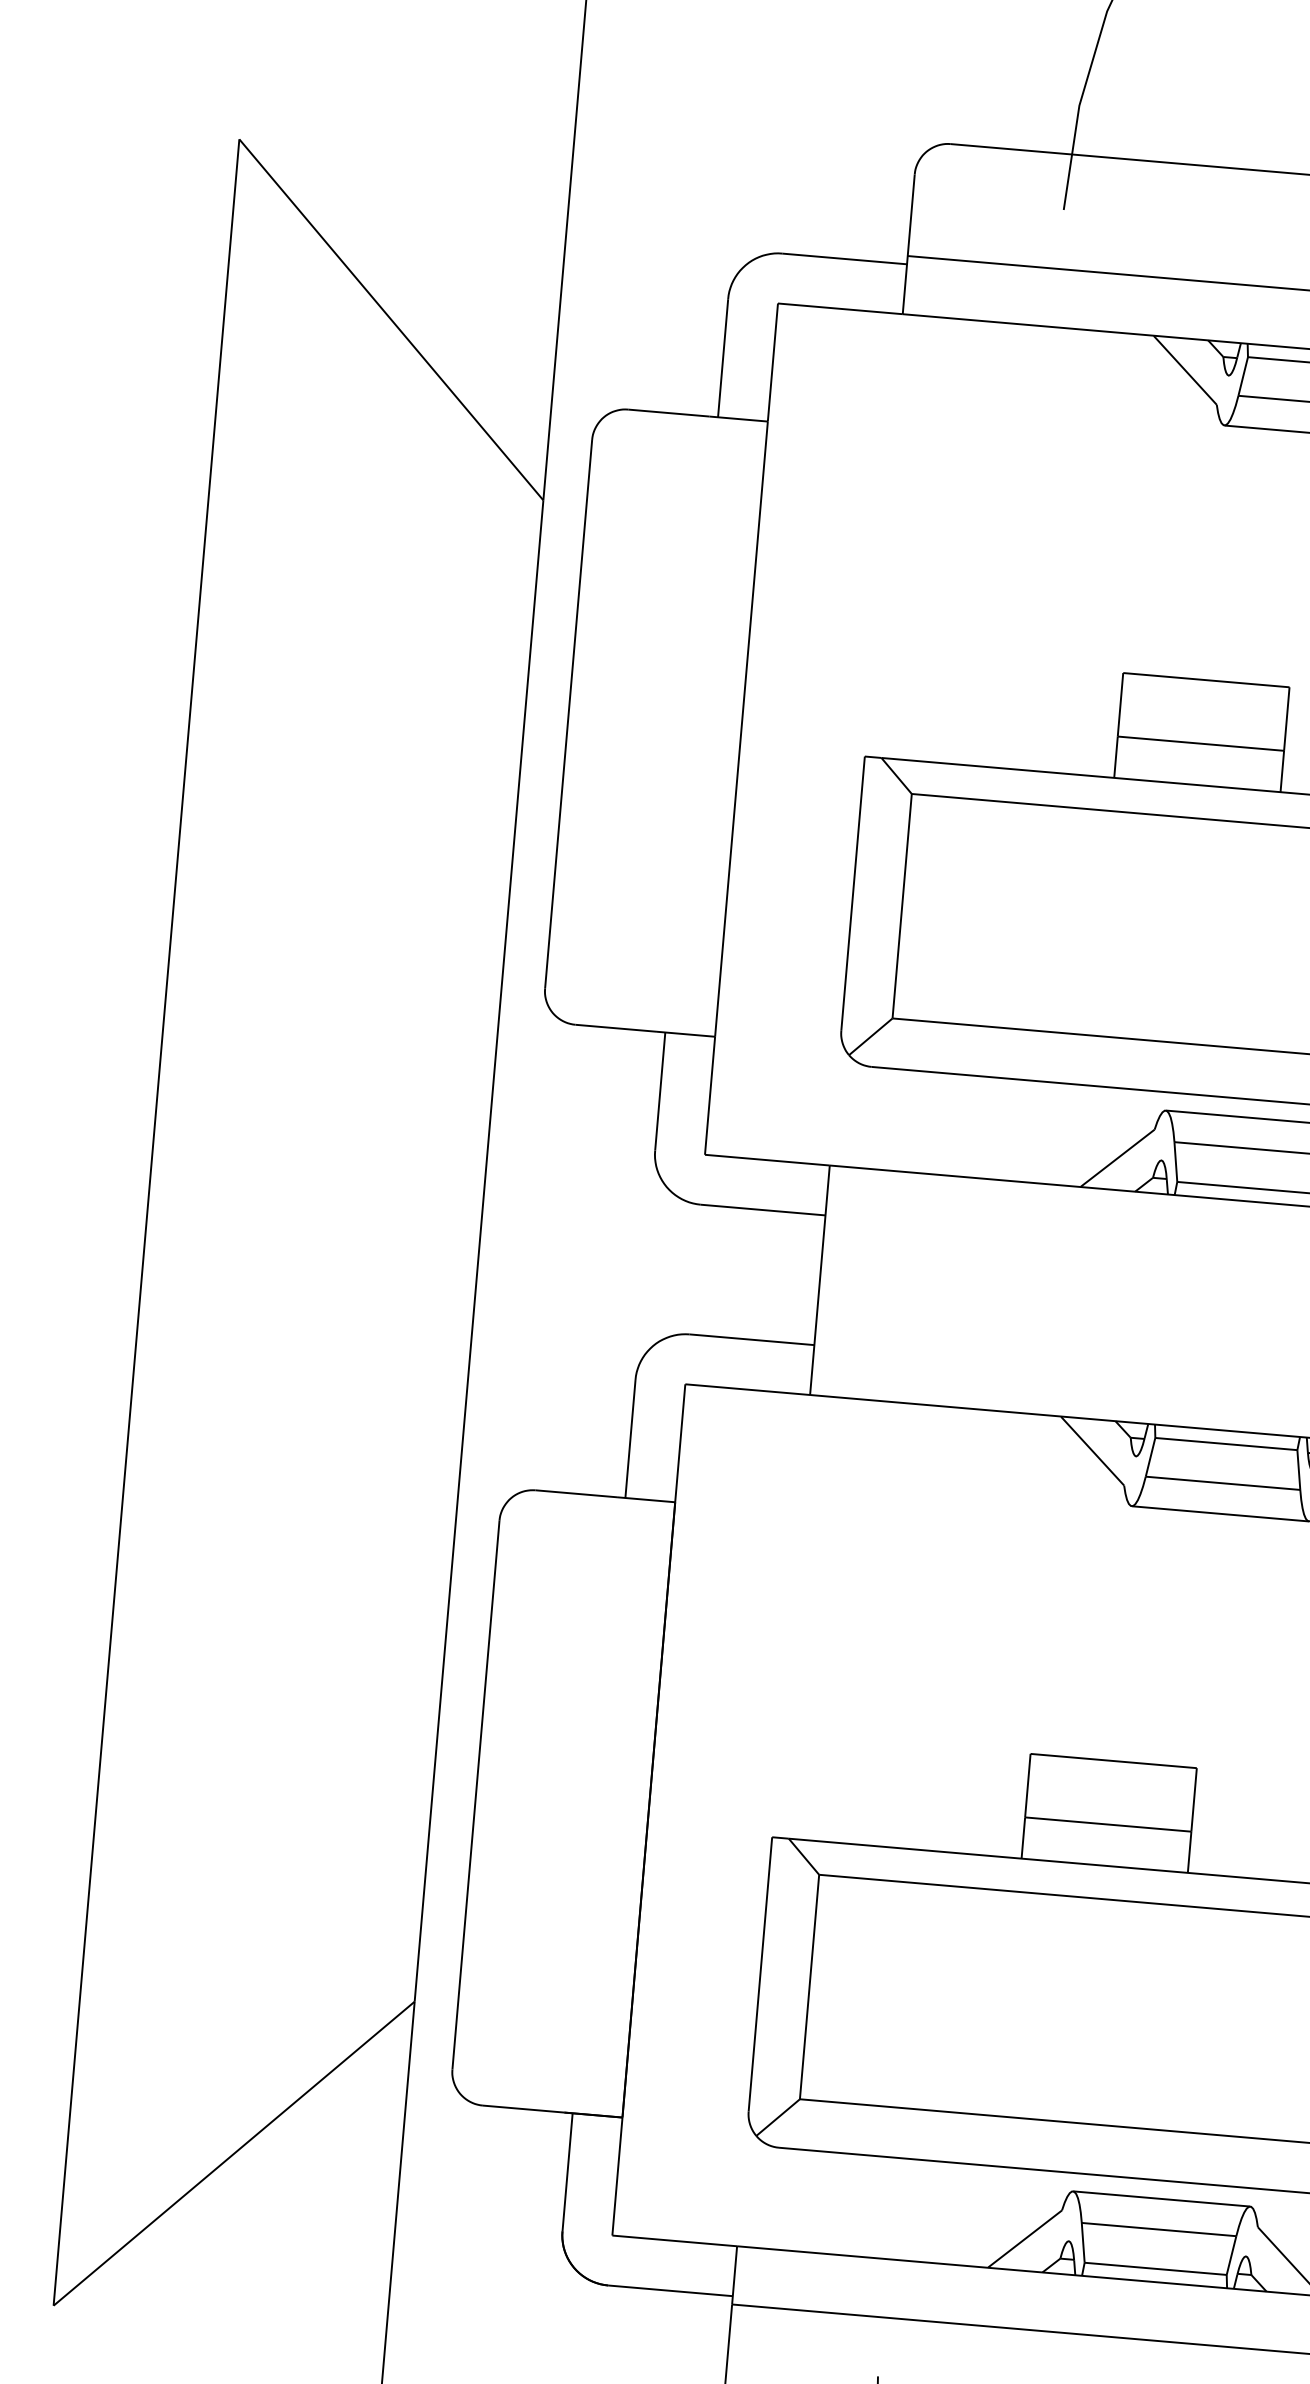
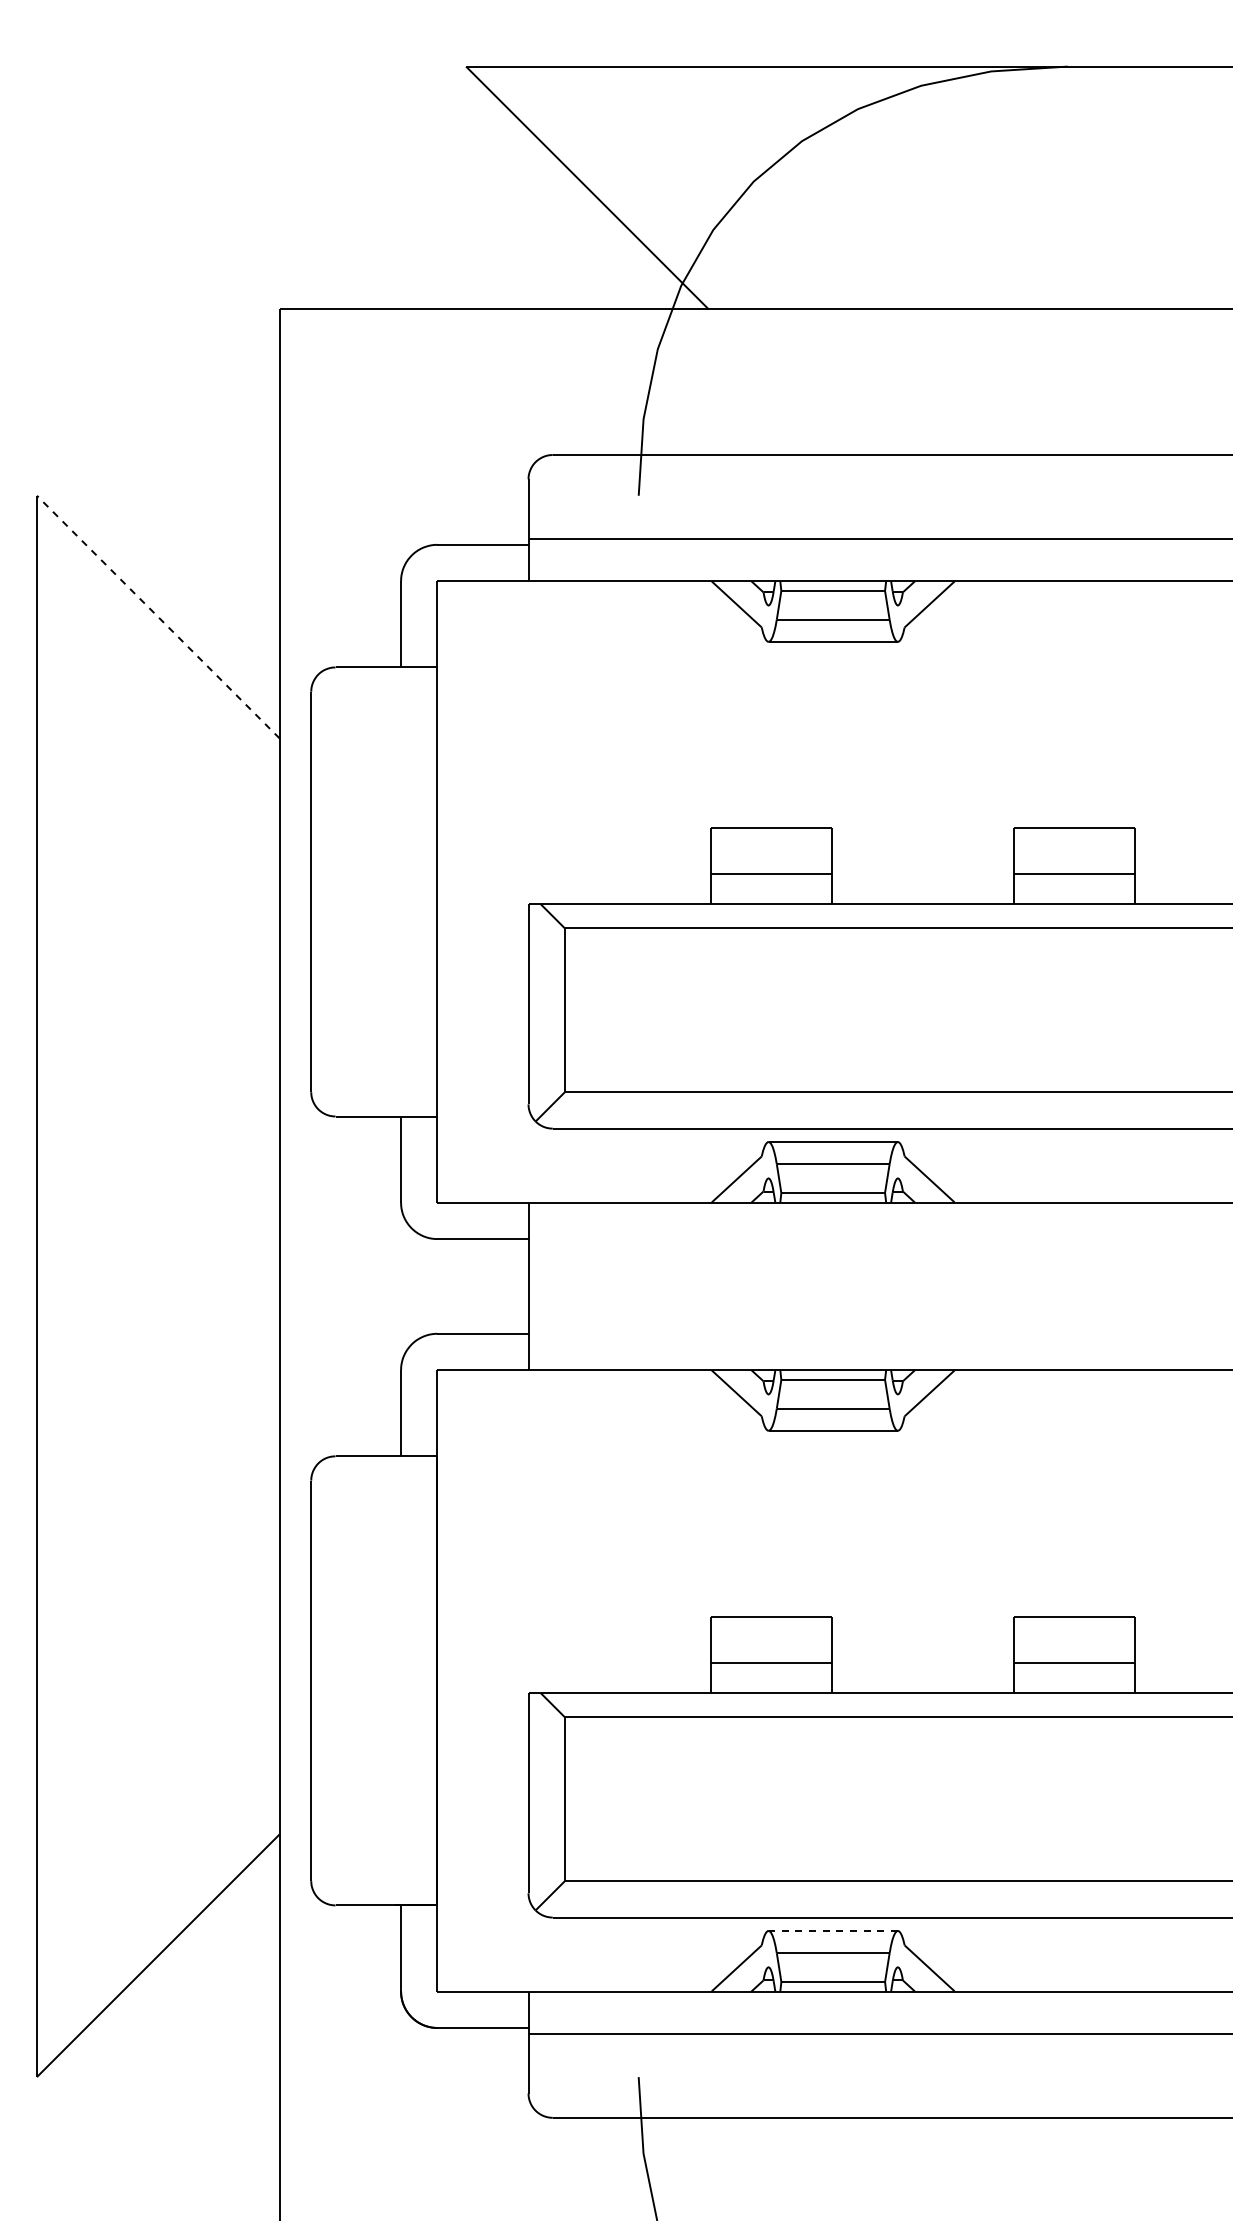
line: (391, 320) -> (158, 617), solid -> dashed
line: (1162, 2198) -> (833, 1930), solid -> dashed

